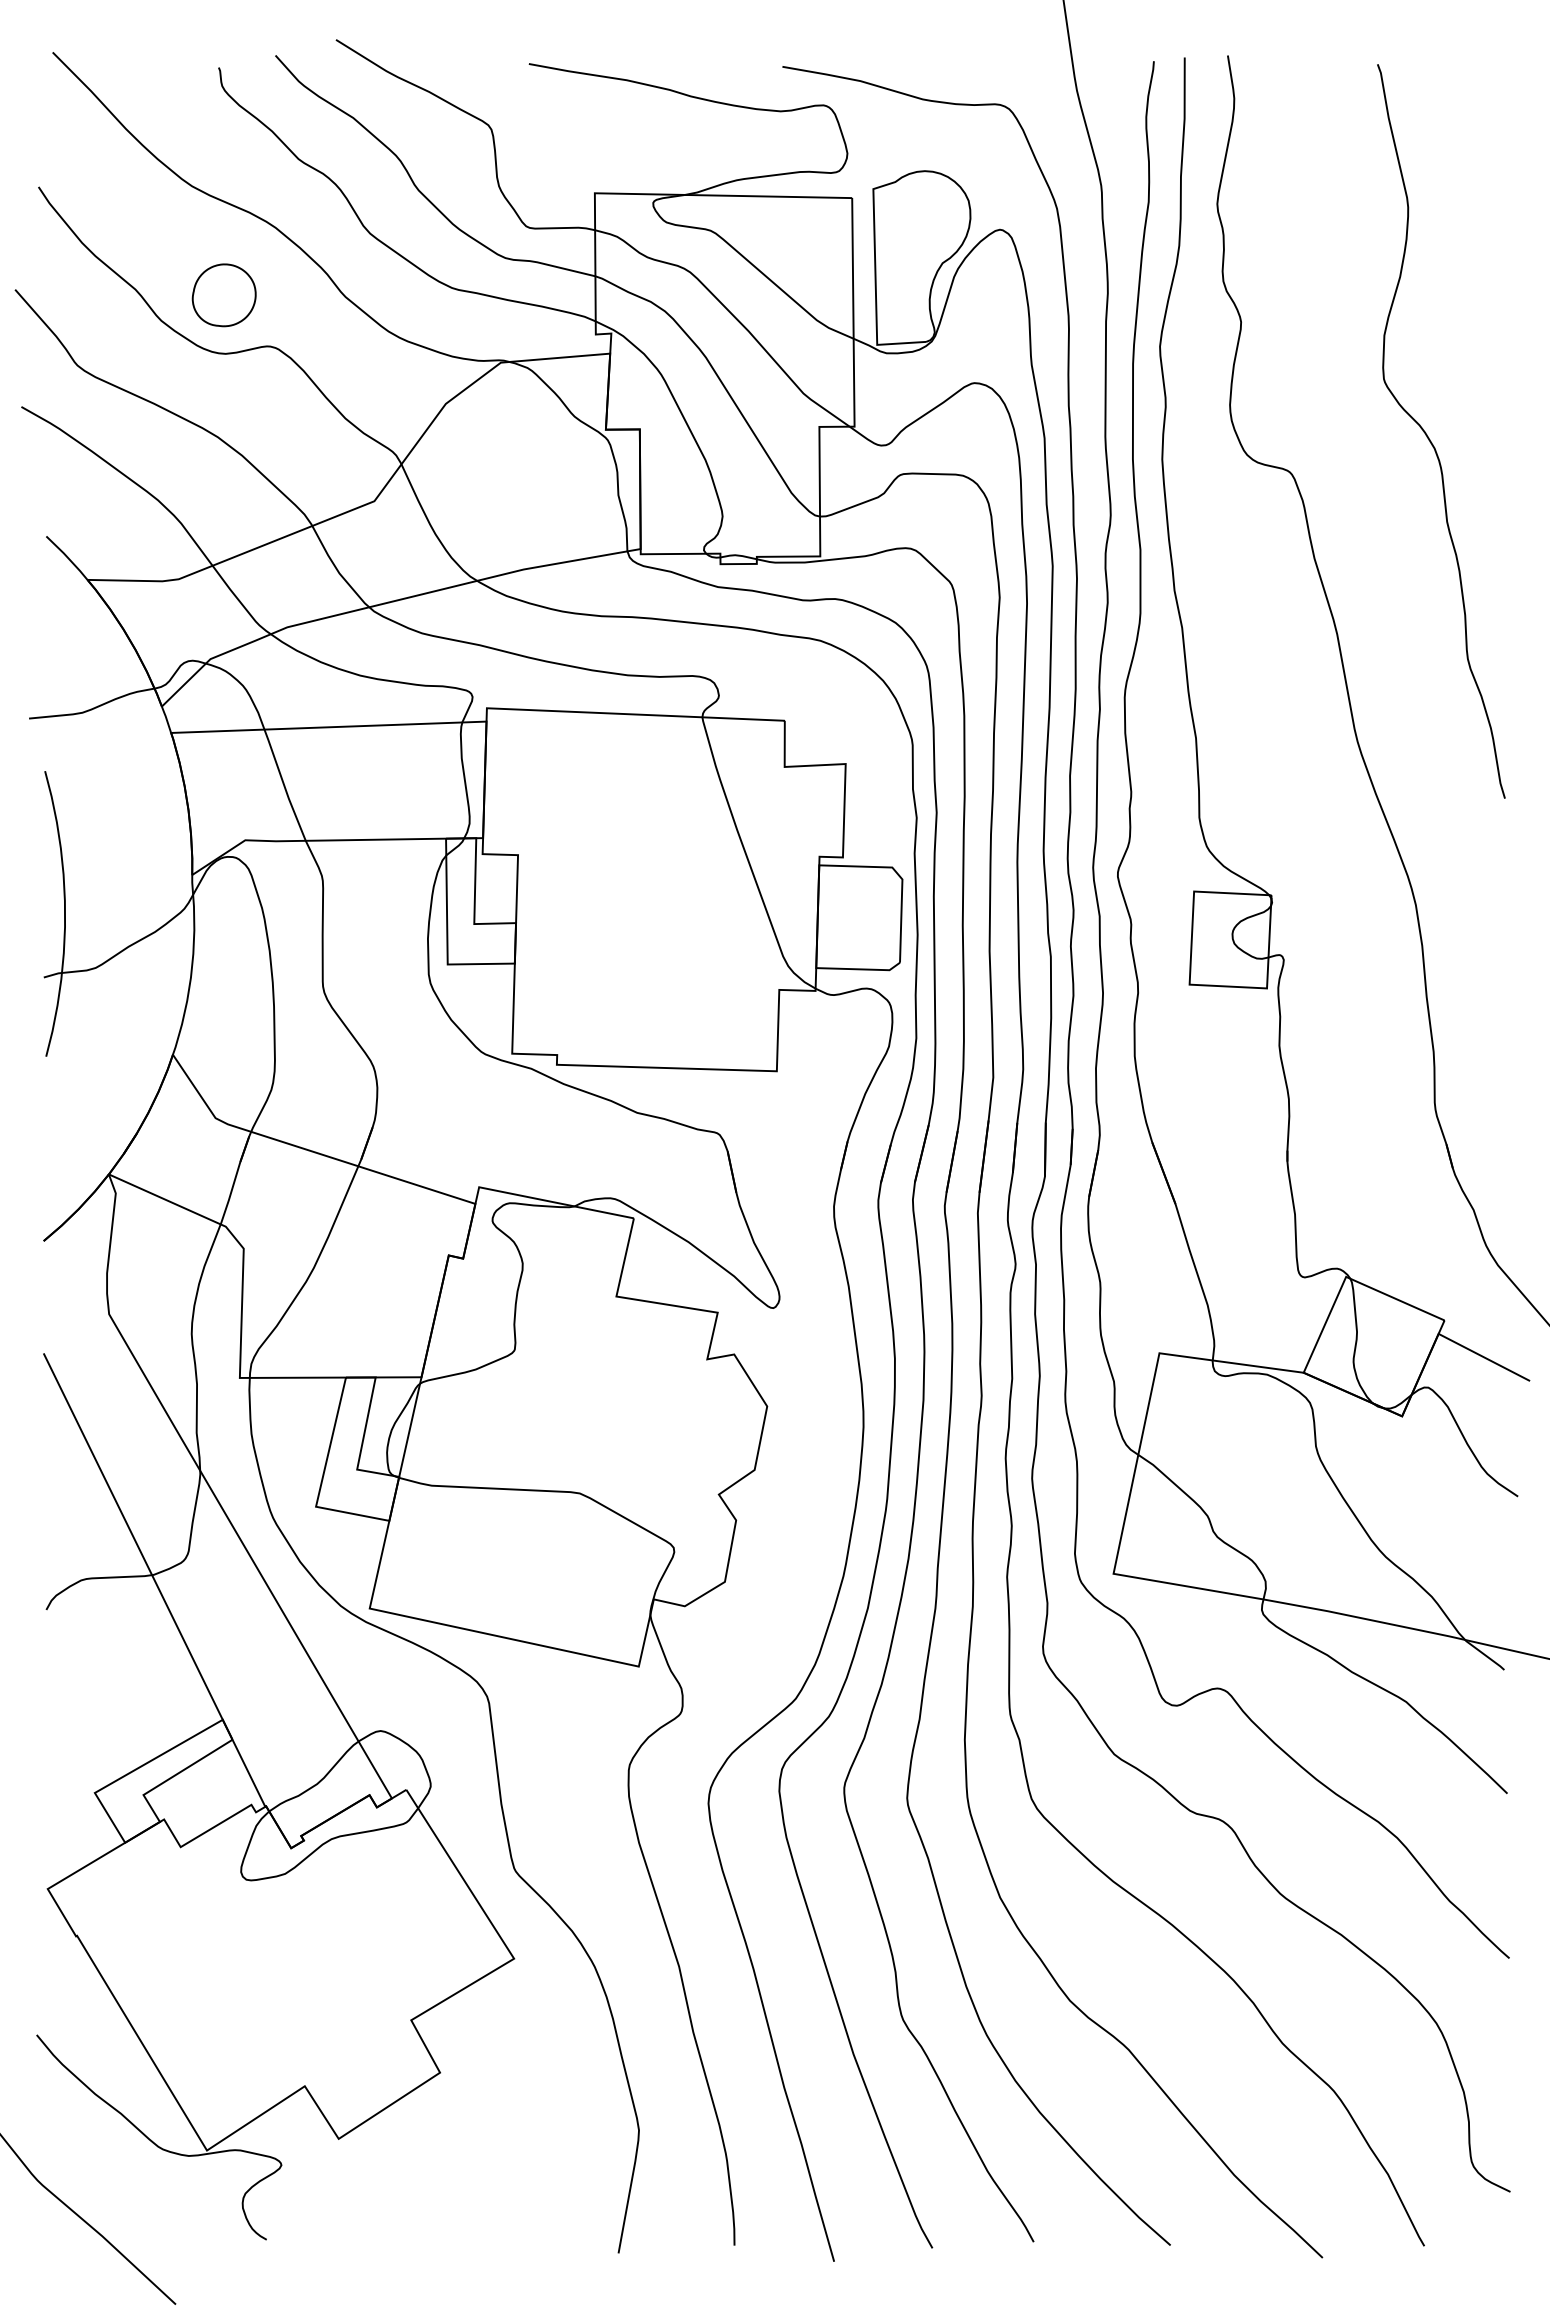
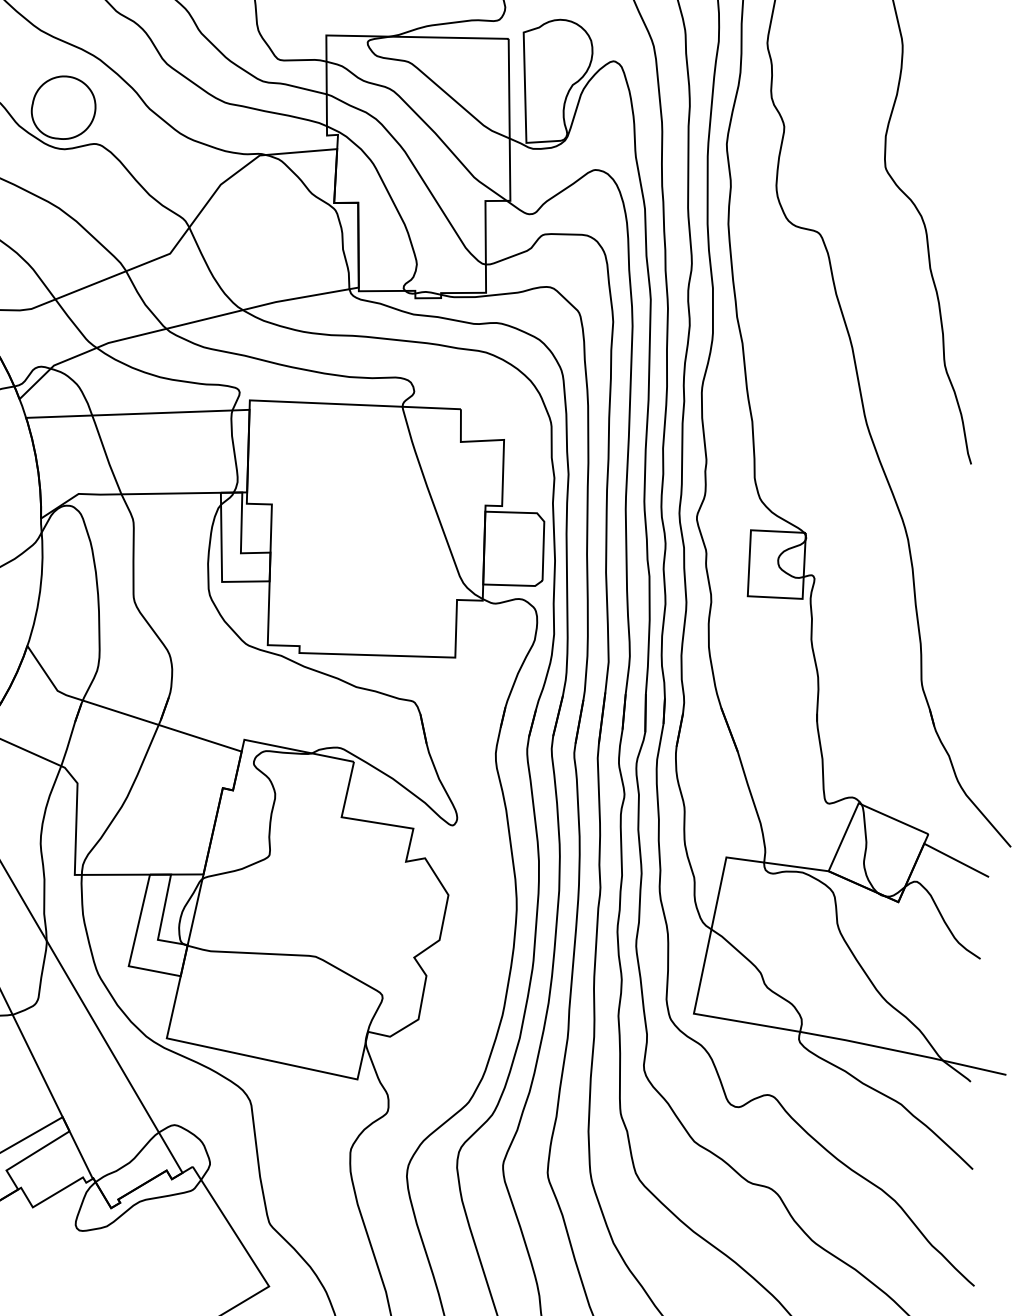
part: (224, 295) -> (63, 107), size x1.43

